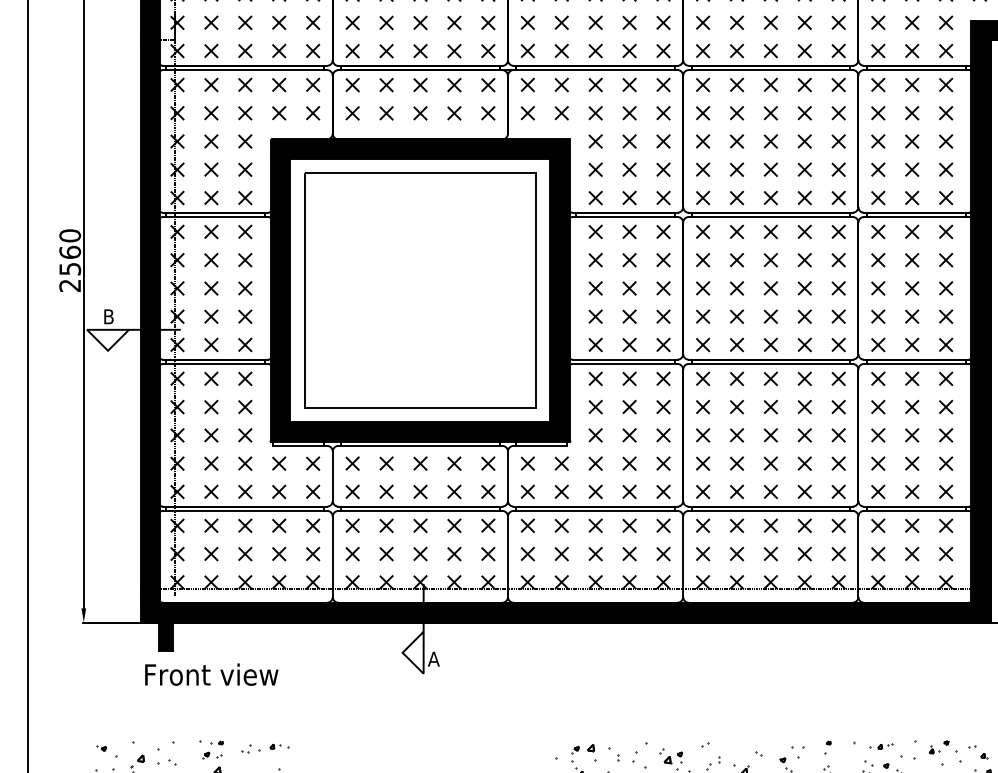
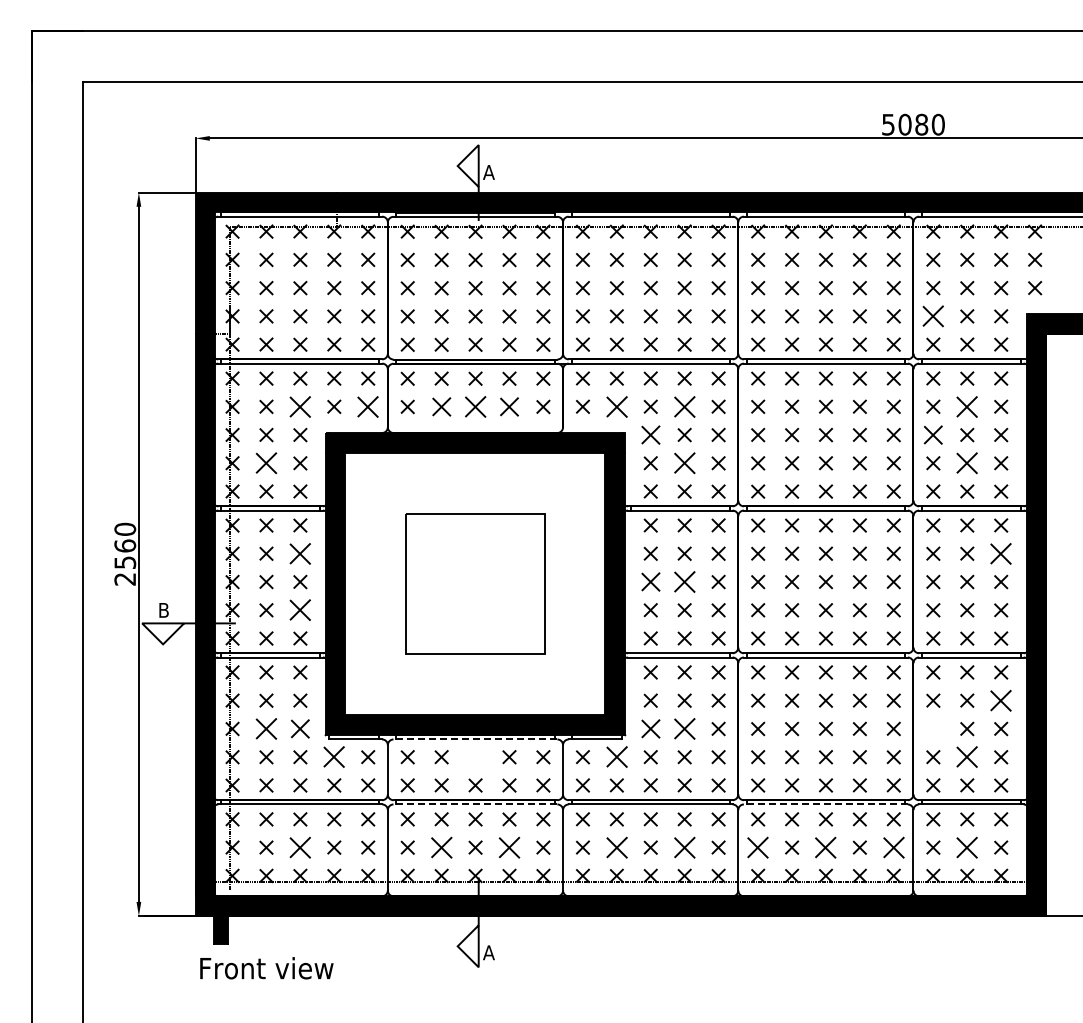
part: (878, 22) -> (933, 316), size x1.6
part: (245, 112) -> (300, 406), size x1.6
part: (313, 112) -> (368, 406), size x1.6
part: (386, 112) -> (441, 406), size x1.4
part: (420, 112) -> (475, 406), size x1.6
part: (454, 112) -> (509, 406), size x1.4
part: (561, 112) -> (616, 406), size x1.6
part: (629, 112) -> (684, 406), size x1.6
part: (912, 112) -> (967, 406), size x1.6
part: (595, 140) -> (650, 434), size x1.4
part: (878, 140) -> (933, 434), size x1.4
part: (211, 169) -> (266, 463), size x1.6
part: (629, 169) -> (684, 463), size x1.6
part: (912, 169) -> (967, 463), size x1.6
part: (245, 259) -> (300, 553), size x1.6
part: (946, 259) -> (1001, 553), size x1.6
part: (595, 287) -> (650, 581), size x1.4
part: (629, 287) -> (684, 581), size x1.6
part: (420, 289) -> (475, 583), size x0.6
part: (245, 316) -> (300, 610), size x1.6
part: (946, 406) -> (1001, 700), size x1.6
part: (211, 434) -> (266, 728), size x1.6
part: (245, 434) -> (300, 728), size x1.4
part: (595, 434) -> (650, 728), size x1.4
part: (629, 434) -> (684, 728), size x1.6
part: (878, 434) -> (933, 728), removed
line: (420, 445) -> (475, 739), solid -> dashed
part: (279, 463) -> (334, 757), size x1.6
part: (420, 463) -> (475, 757), removed
part: (561, 463) -> (616, 757), size x1.6
part: (912, 463) -> (967, 757), size x1.6
line: (420, 510) -> (475, 804), solid -> dashed
line: (770, 510) -> (825, 804), solid -> dashed
part: (245, 553) -> (300, 847), size x1.6
part: (386, 553) -> (441, 847), size x1.6
part: (454, 553) -> (509, 847), size x1.6
part: (561, 553) -> (616, 847), size x1.6
part: (629, 553) -> (684, 847), size x1.6
part: (703, 553) -> (758, 847), size x1.6
part: (771, 553) -> (826, 847), size x1.6
part: (838, 553) -> (893, 847), size x1.6
part: (912, 553) -> (967, 847), size x1.6

